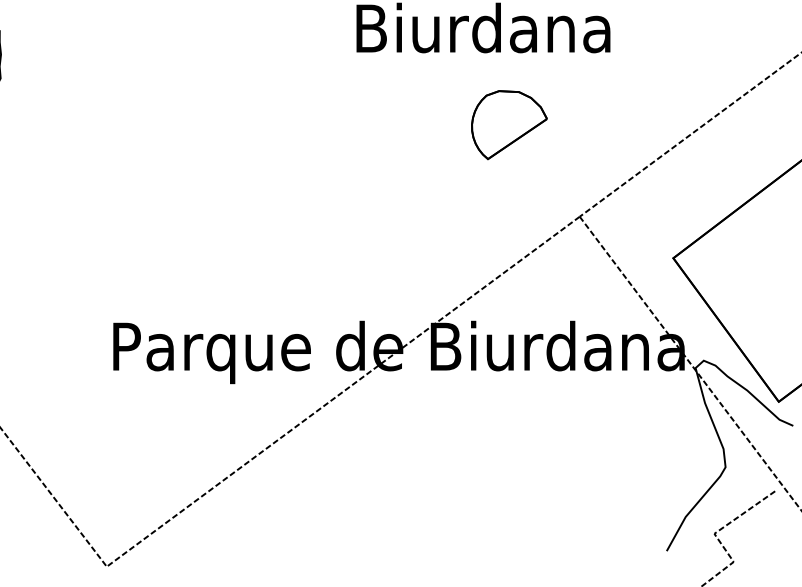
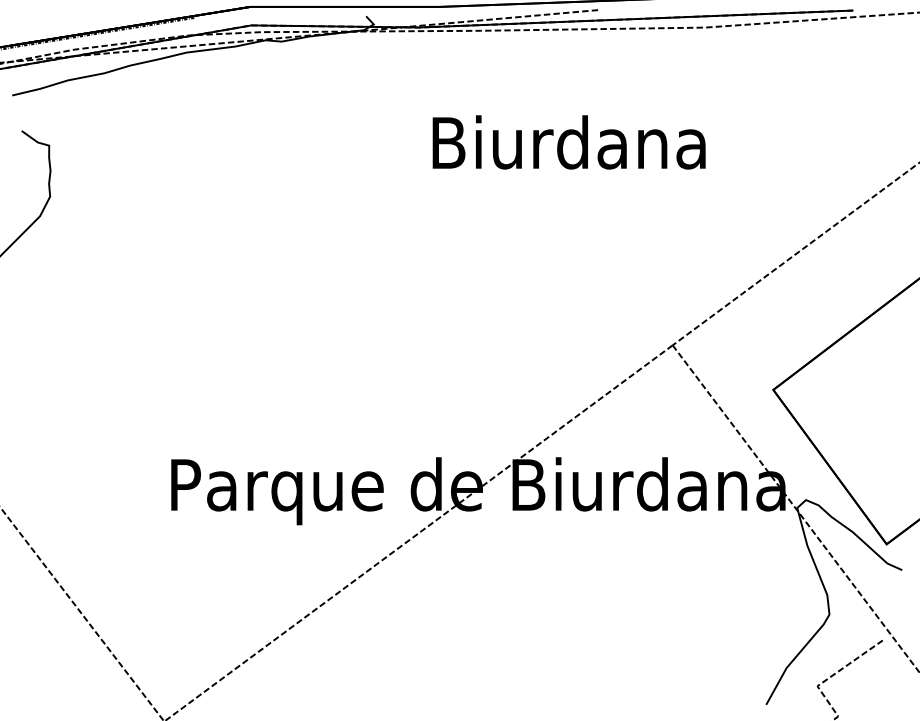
part: (509, 124) -> (597, 246), removed

